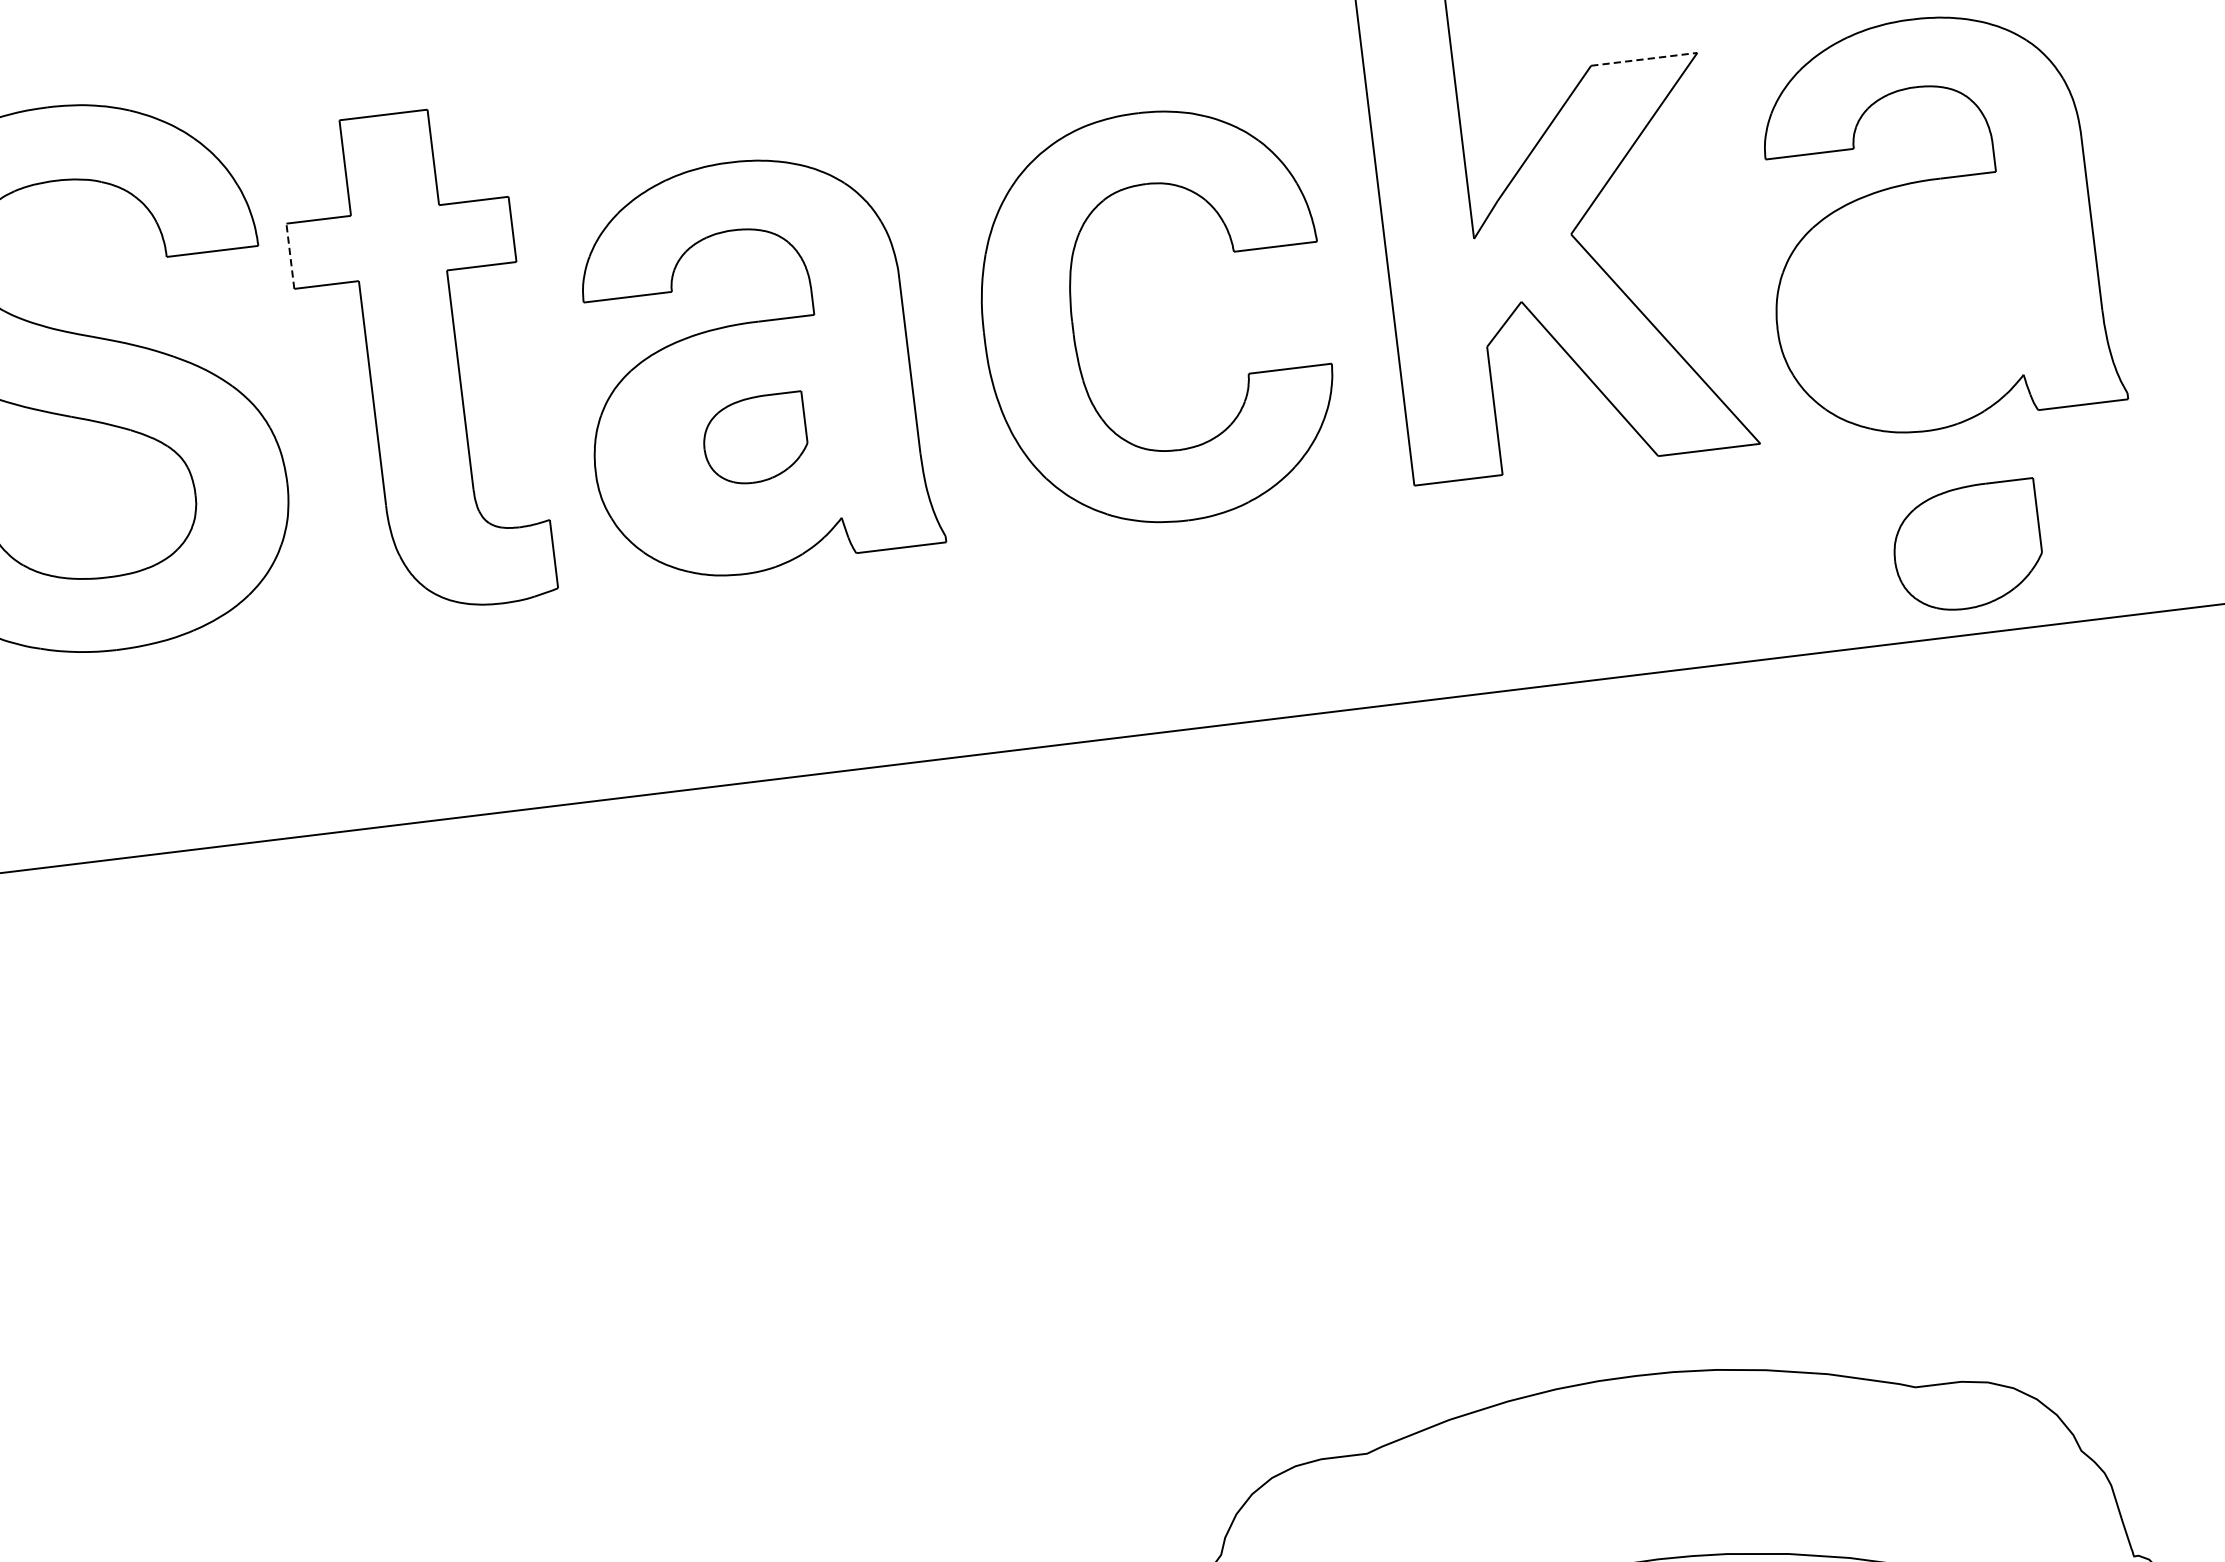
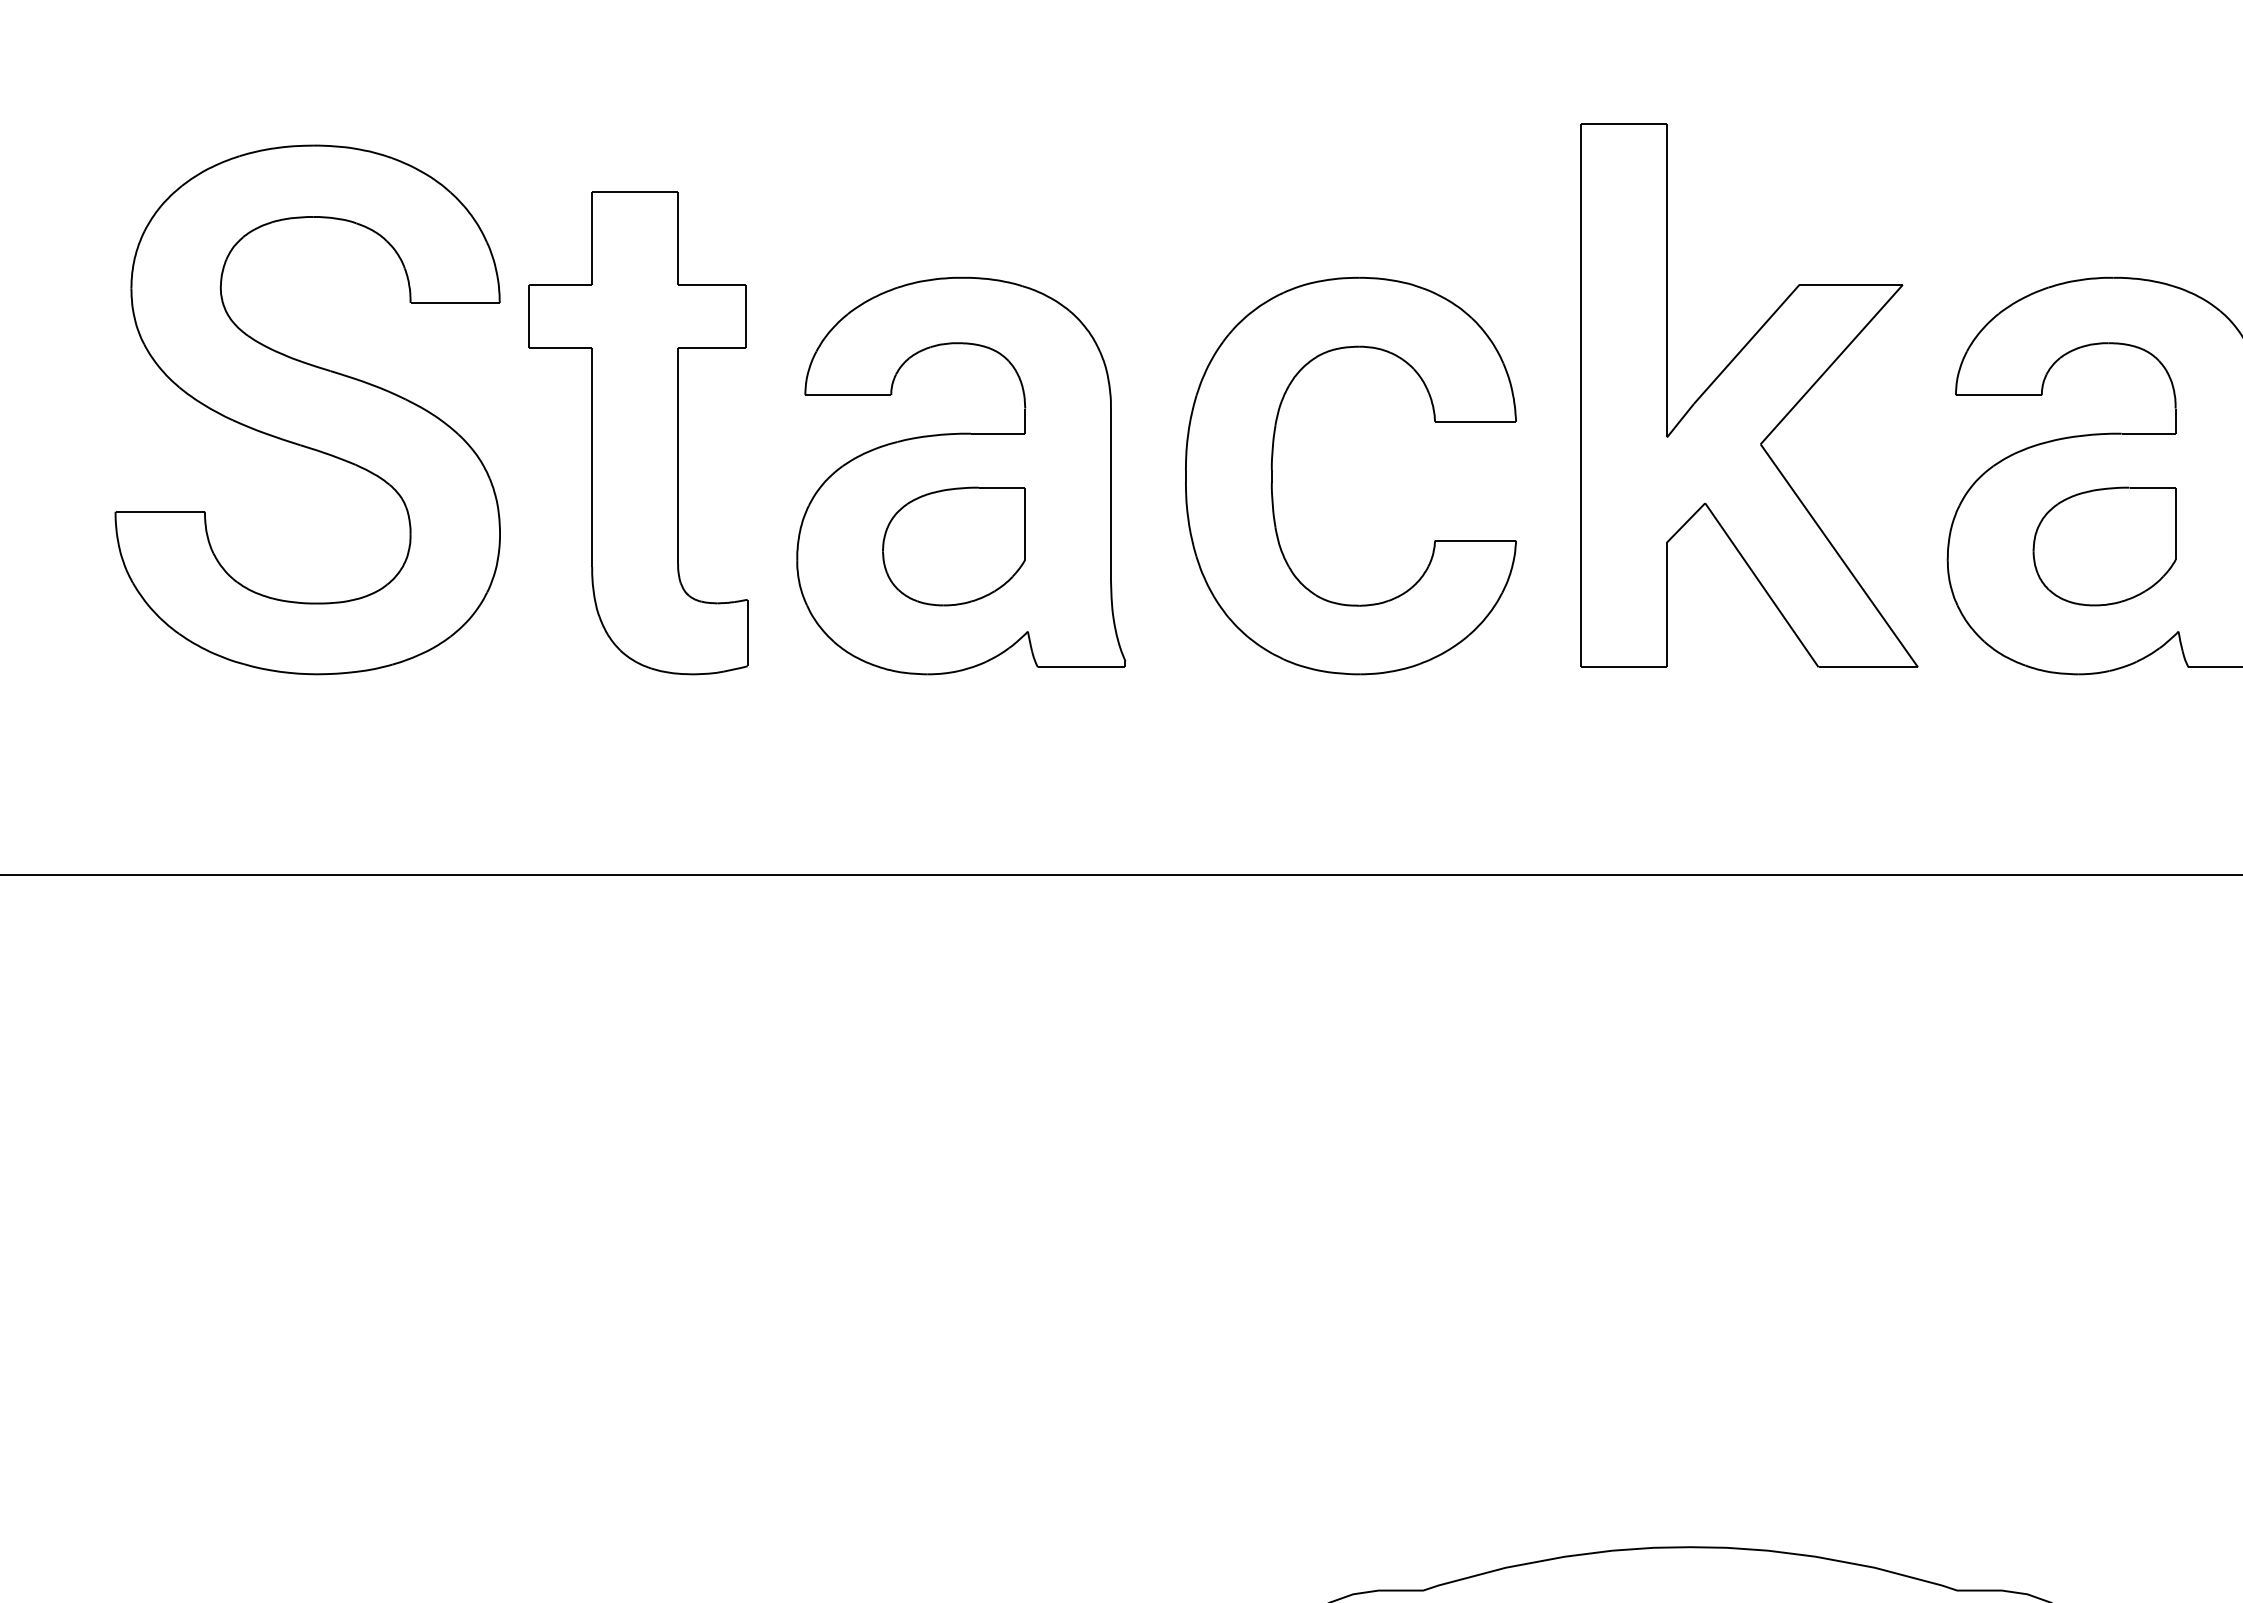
line: (1644, 58) -> (1851, 284), dashed -> solid
line: (290, 256) -> (529, 316), dashed -> solid
part: (754, 439) -> (953, 546), size x1.43
part: (1967, 547) -> (2104, 546), moved

